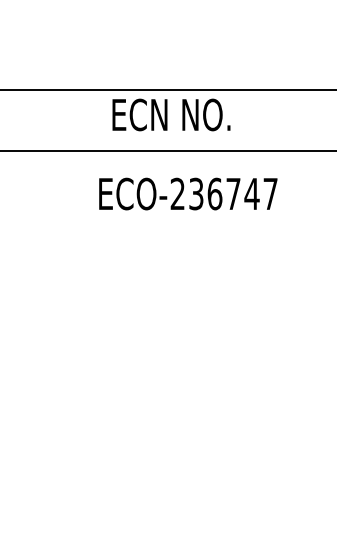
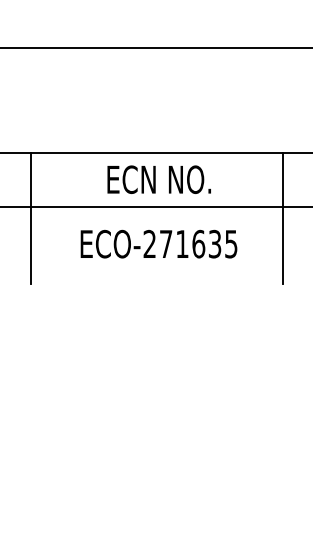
text: (170, 114) -> (158, 179), moved
line: (43, 164) -> (31, 218), added
line: (328, 164) -> (282, 218), added
text: (233, 193) -> (198, 243), ECO-236747 -> ECO-271635

